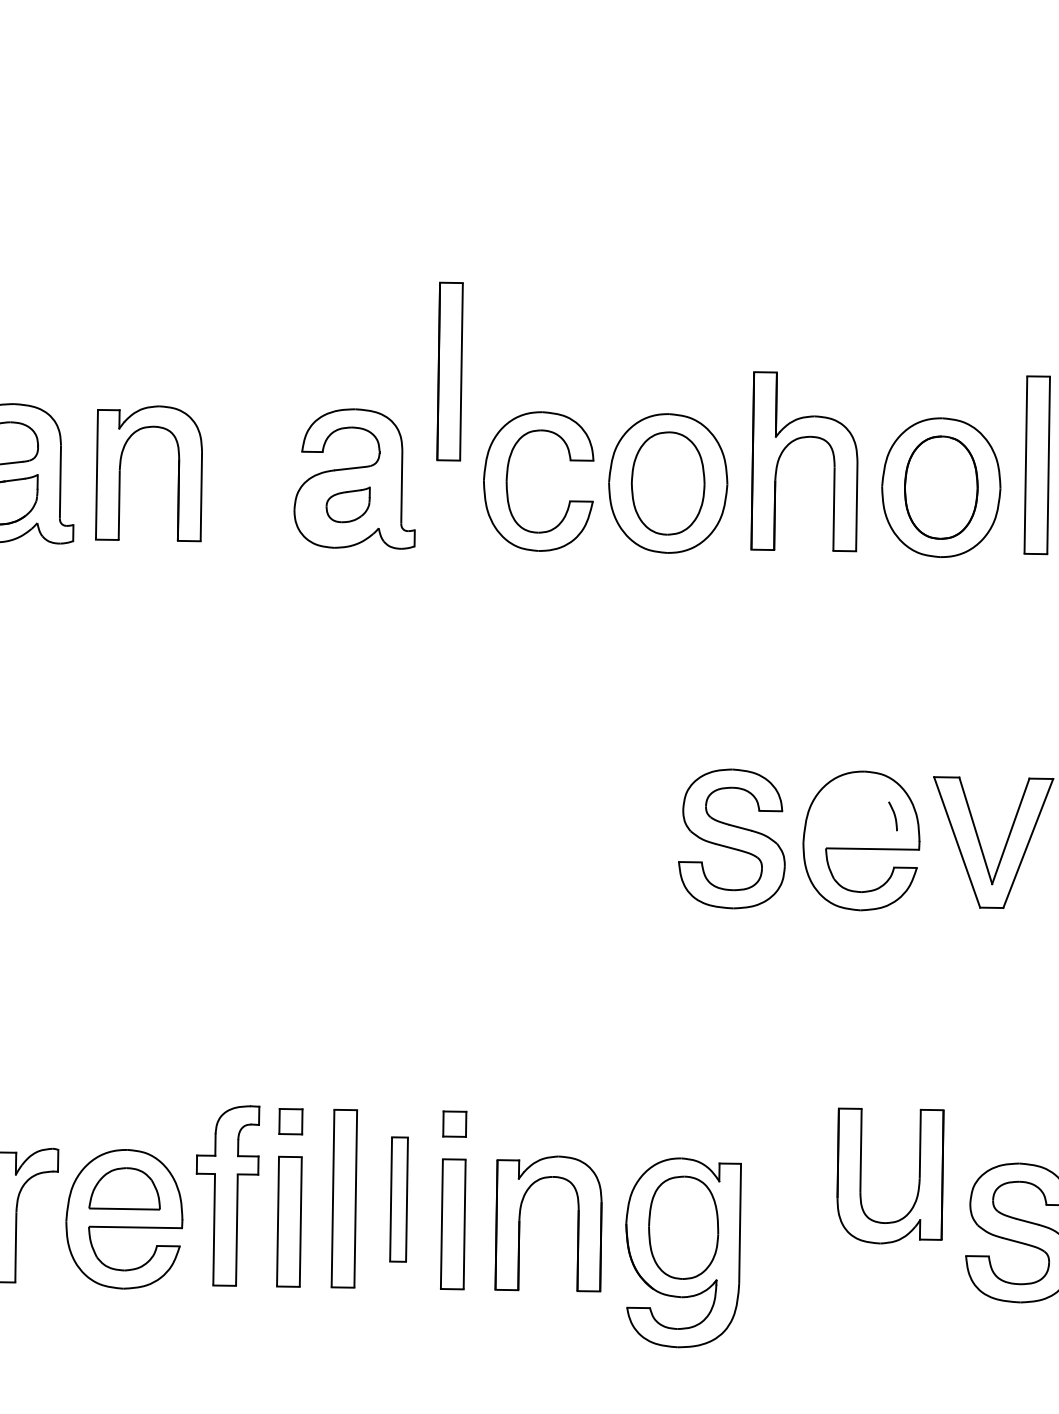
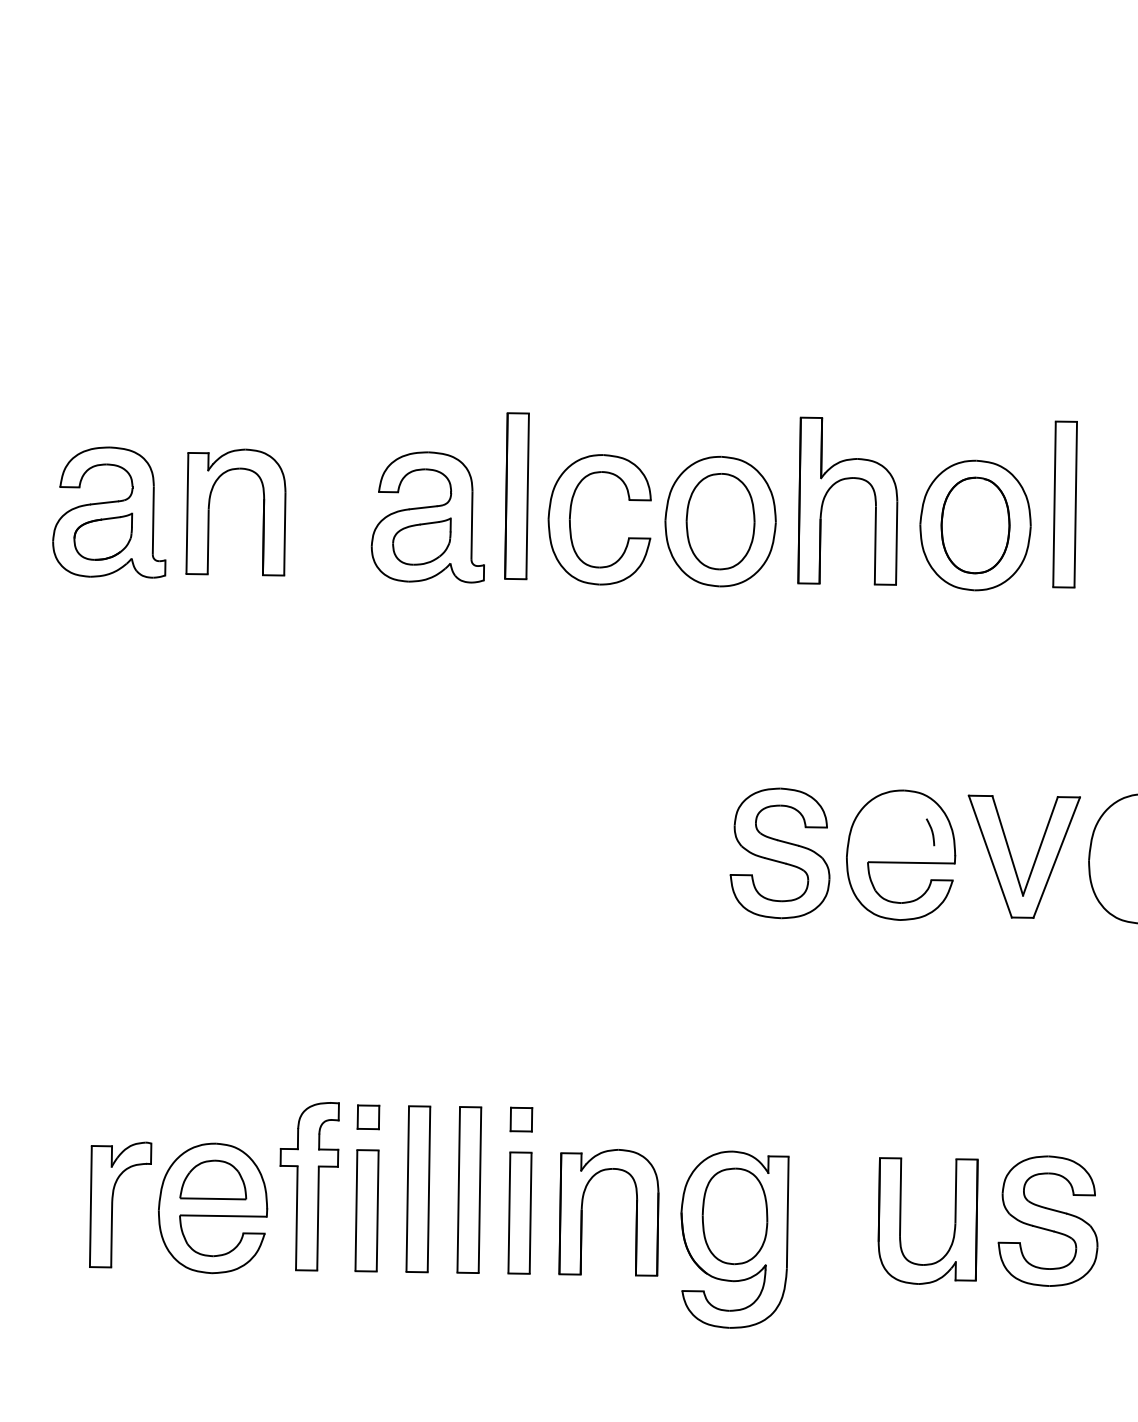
part: (449, 371) -> (516, 496), moved
part: (347, 504) -> (421, 541), size x1.43
part: (861, 1175) -> (901, 1220), moved
part: (399, 1199) -> (469, 1189), size x1.43

